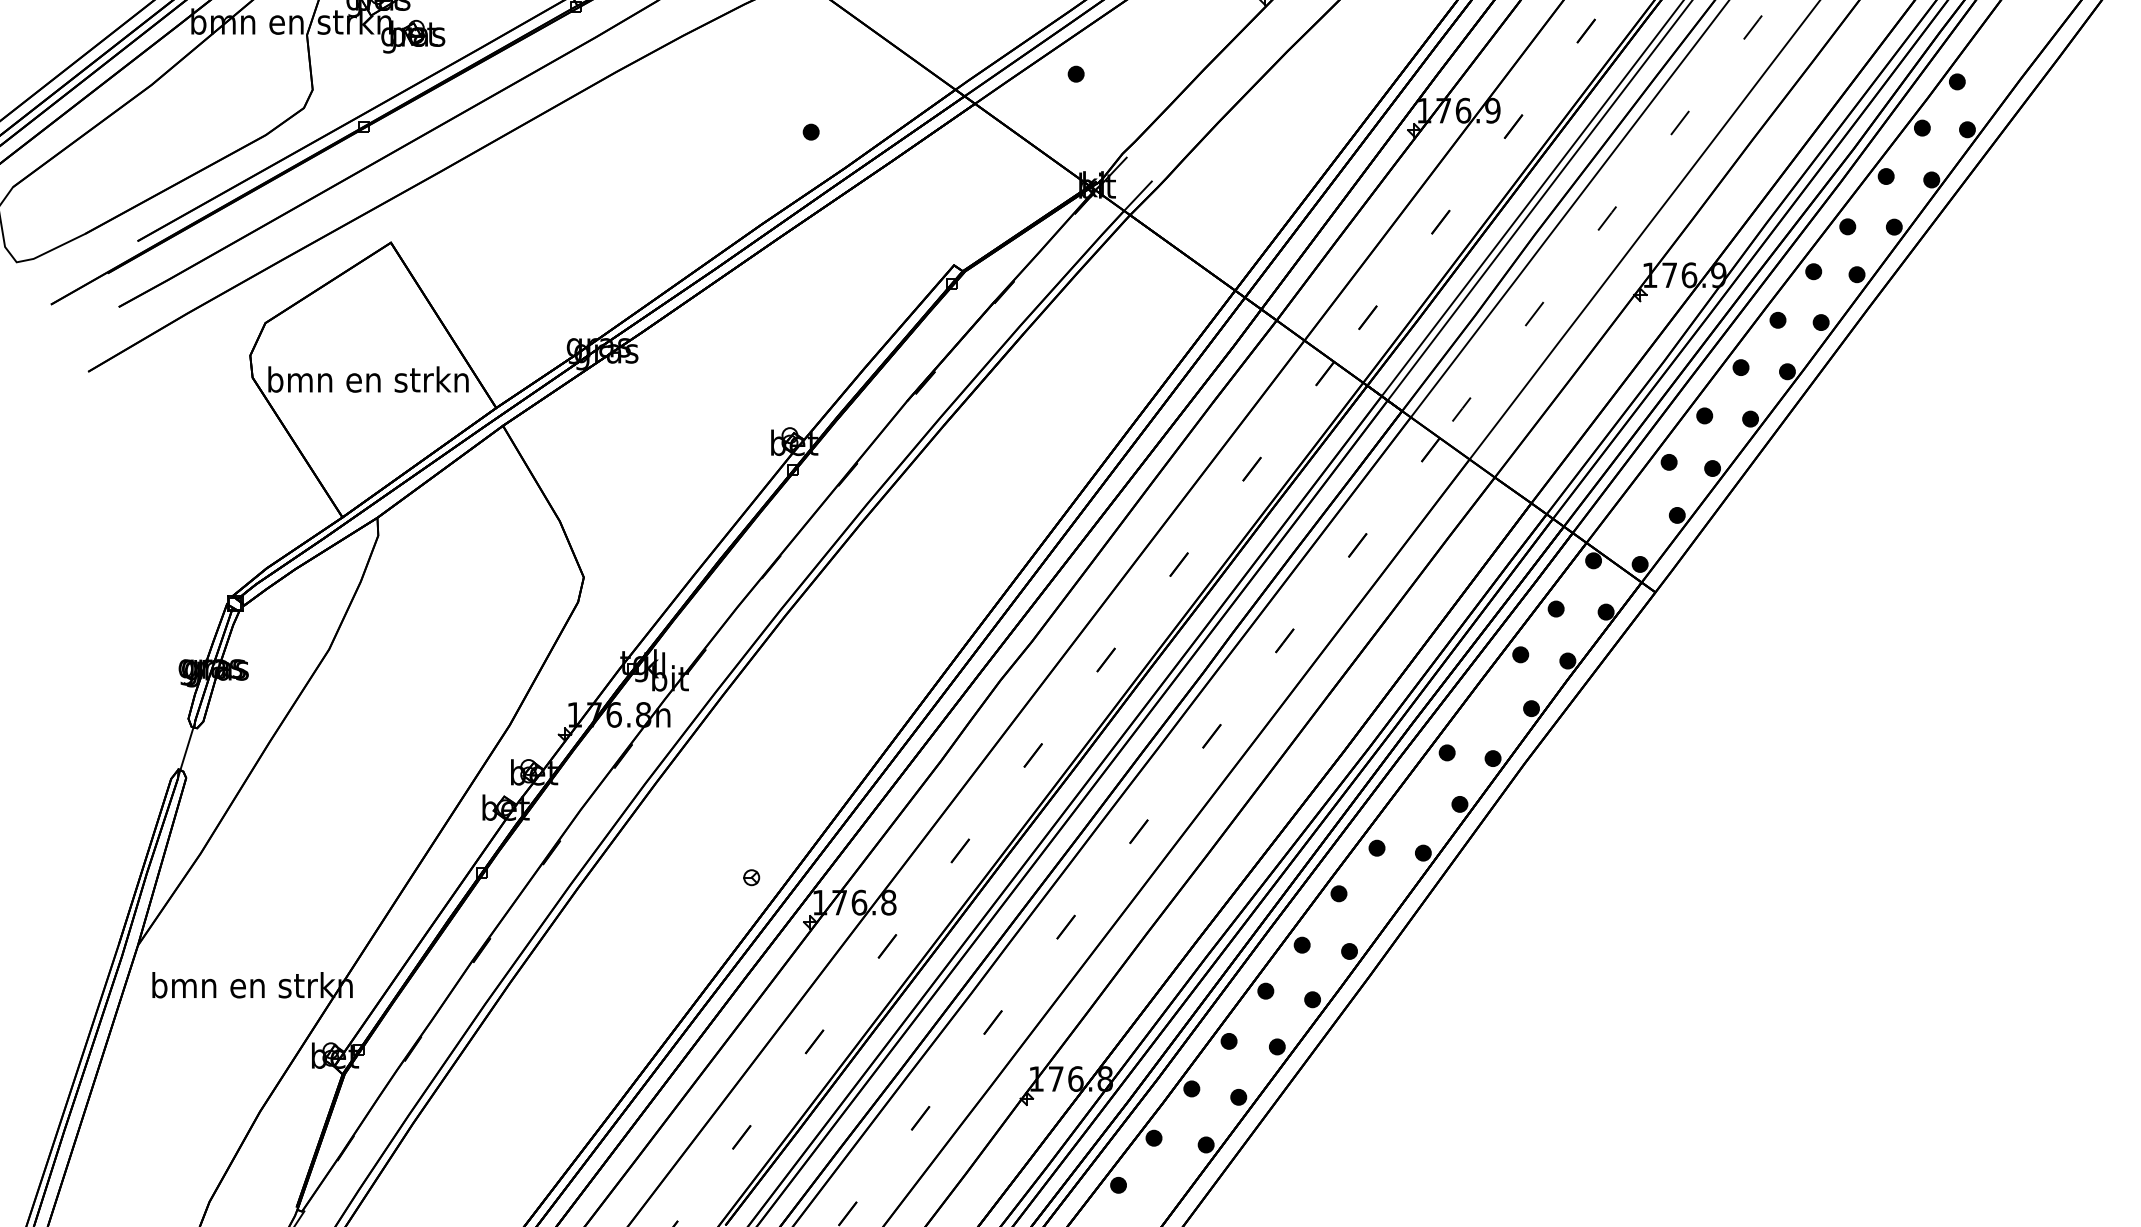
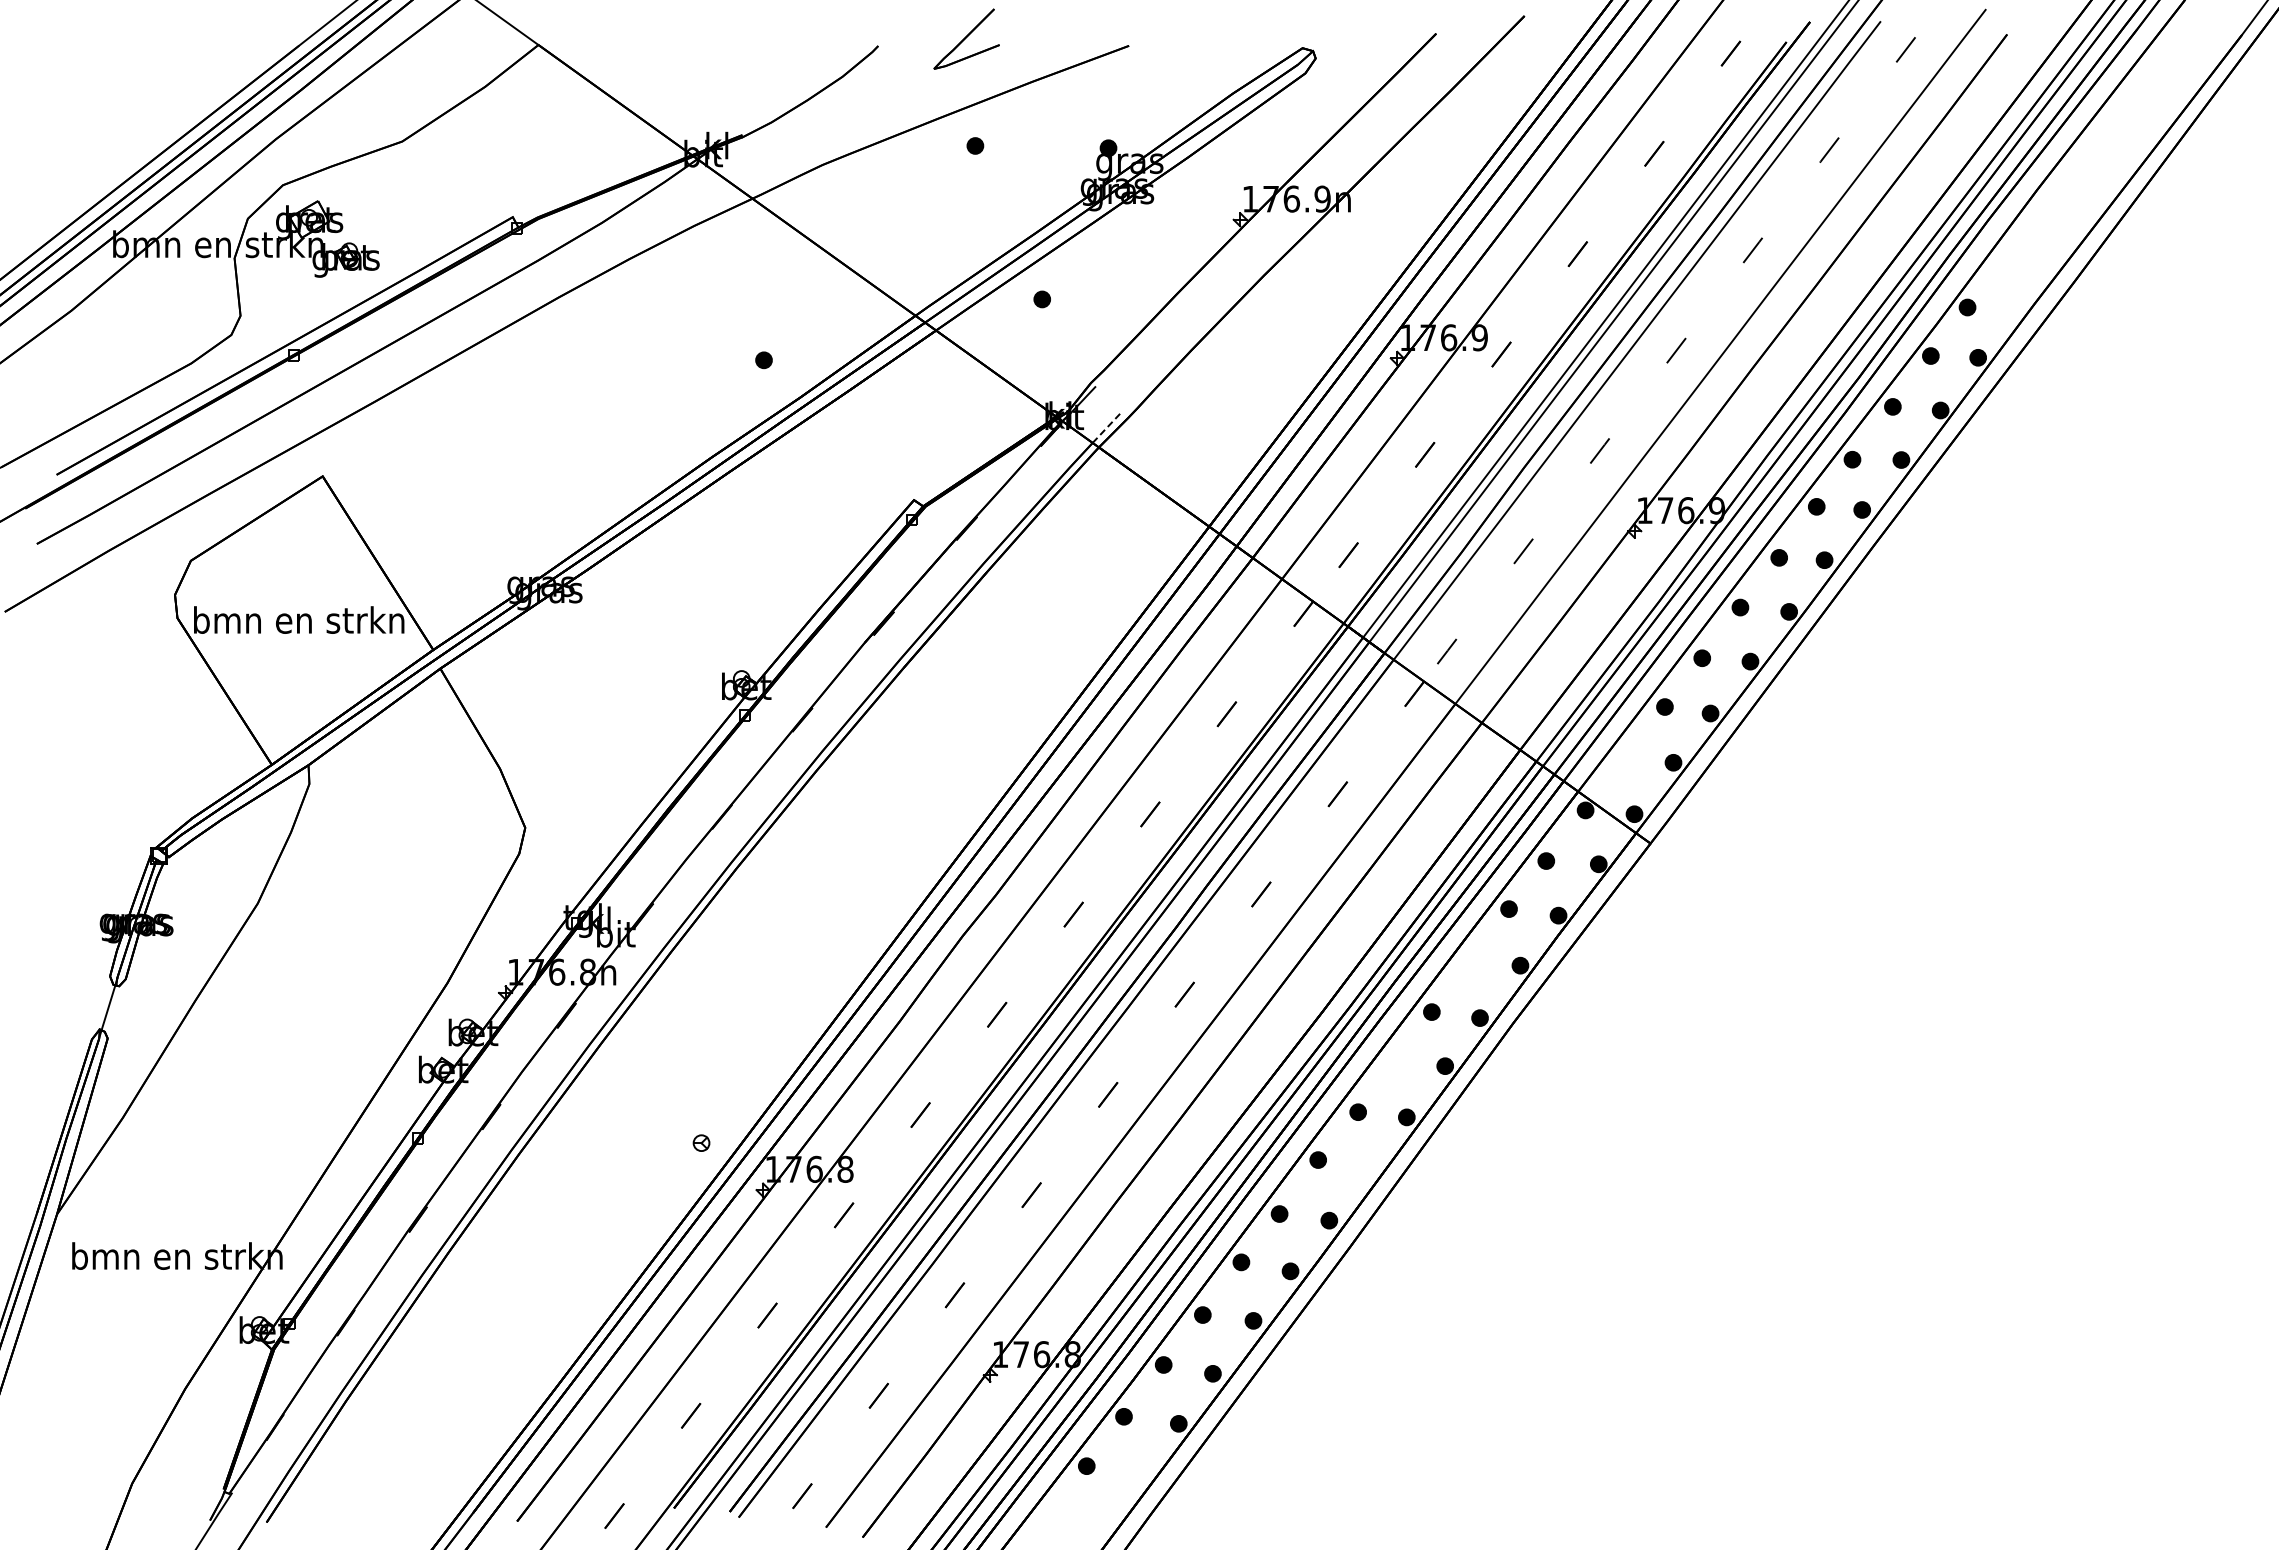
line: (1138, 196) -> (1107, 427), solid -> dashed

